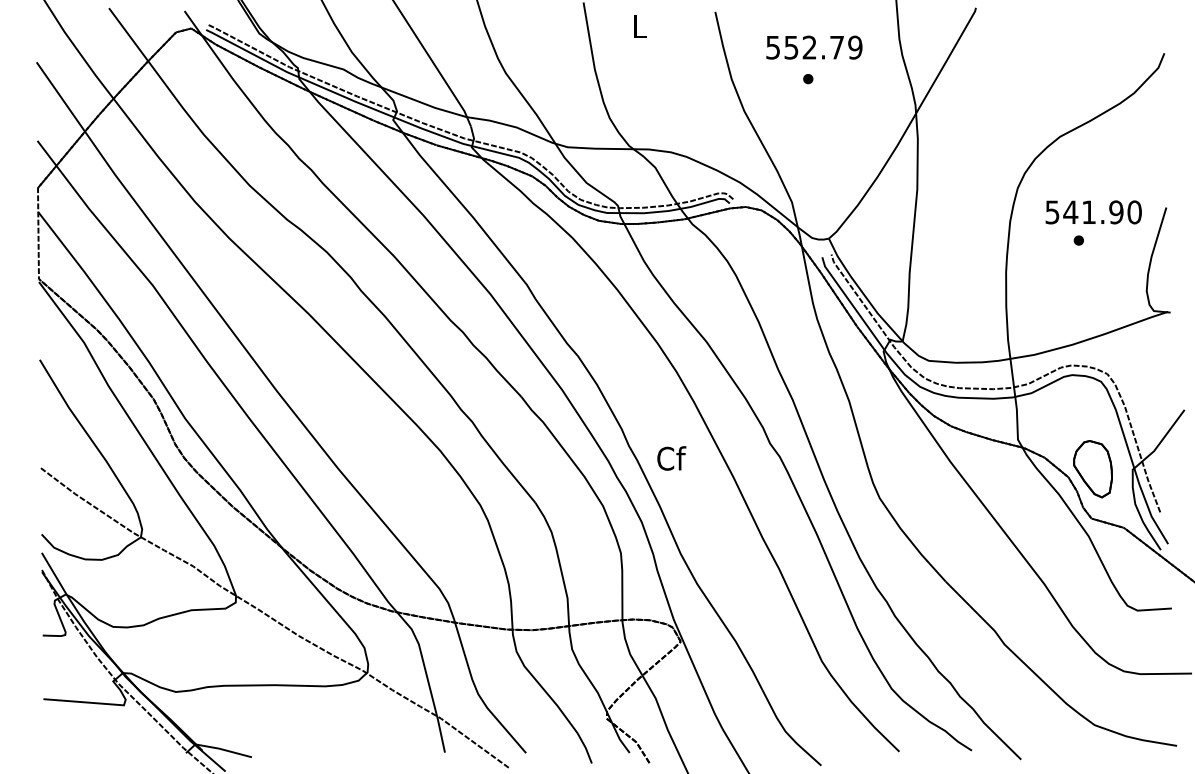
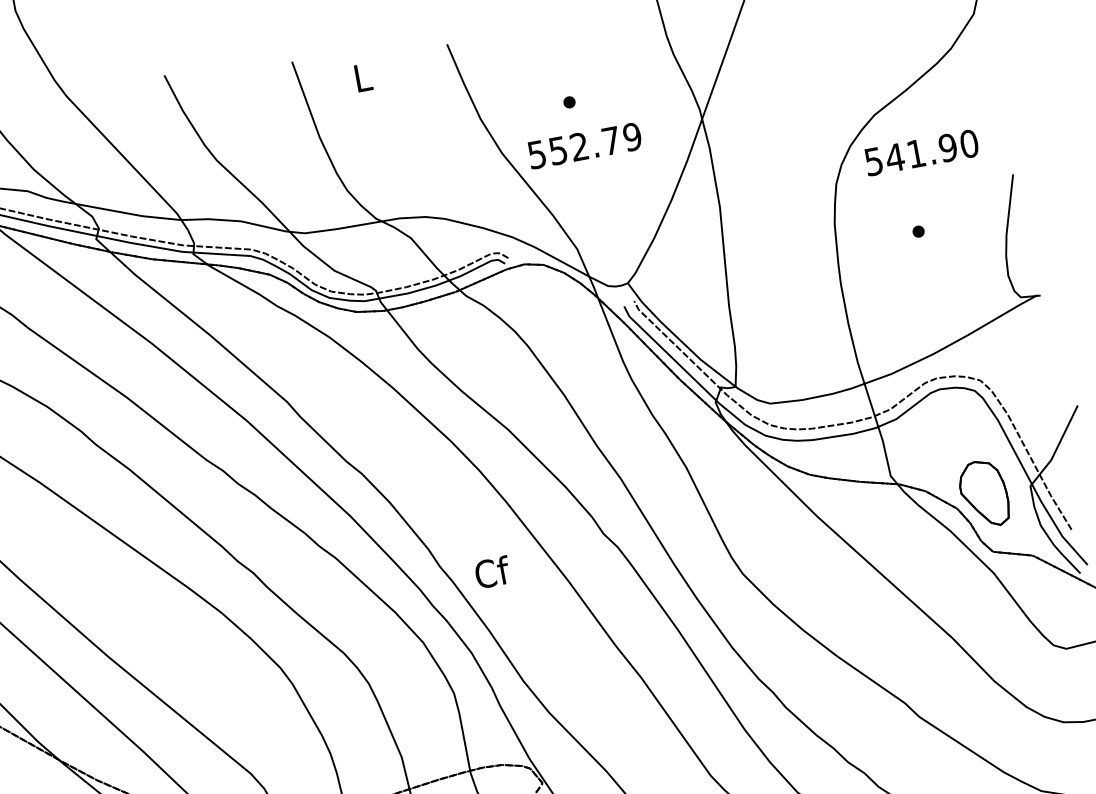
text: (814, 47) -> (585, 145), moved
text: (1093, 212) -> (921, 152), moved

